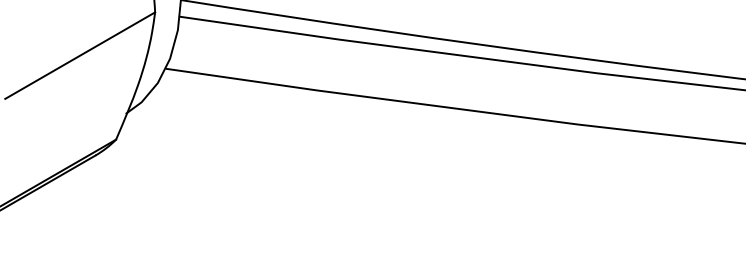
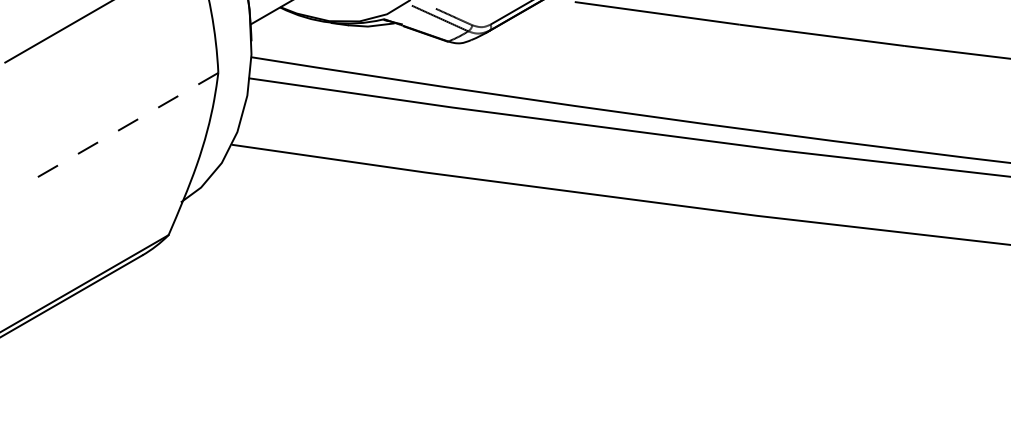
line: (79, 55) -> (122, 128), solid -> dashed

